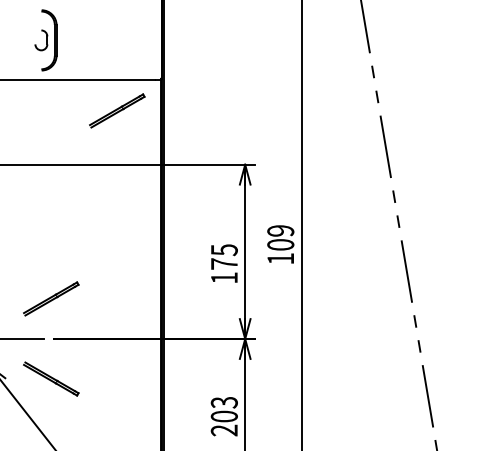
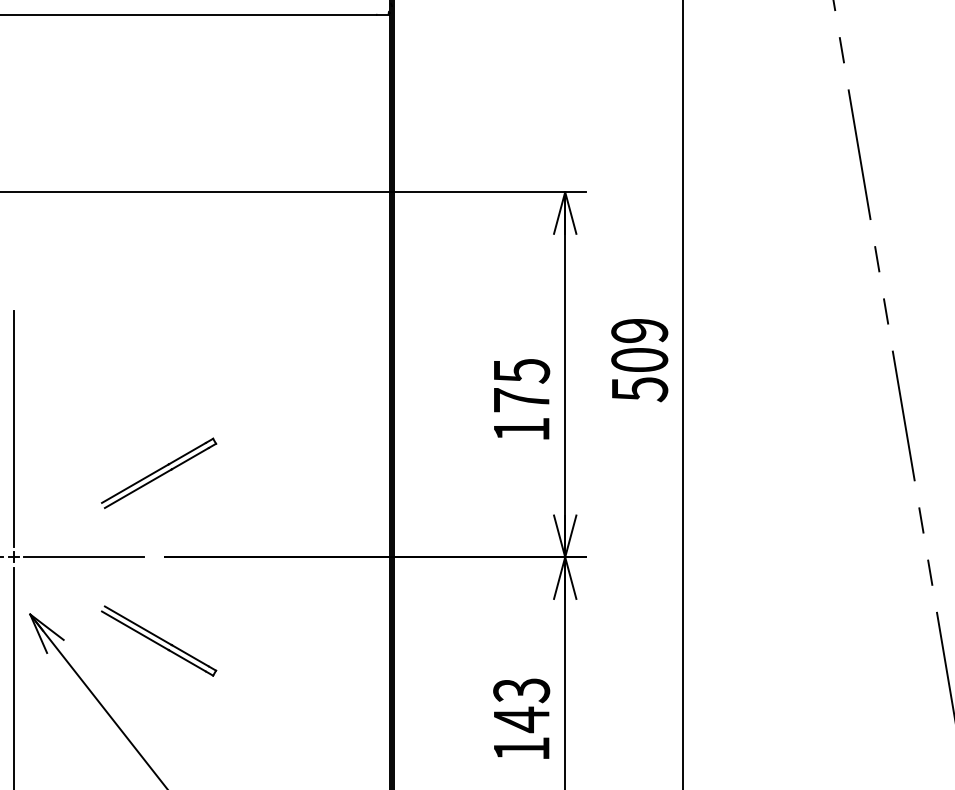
part: (117, 110) -> (297, 78), removed
text: (280, 258) -> (639, 388), 109 -> 509
text: (223, 423) -> (519, 734), 203 -> 143

